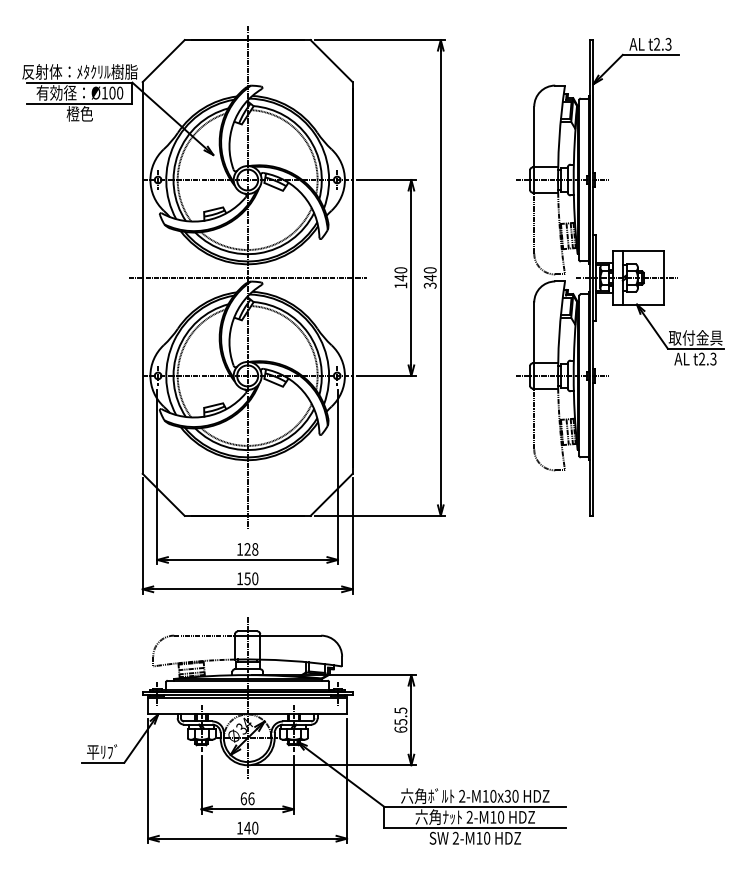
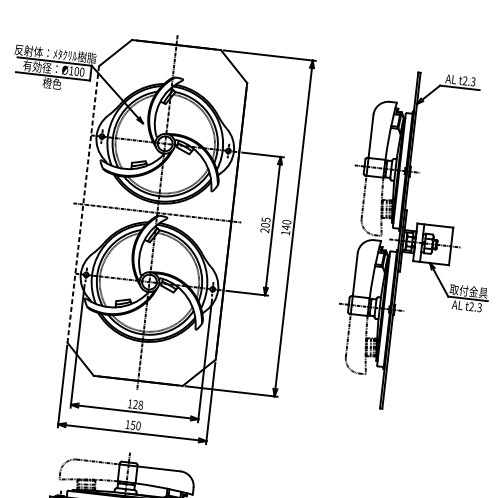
line: (142, 277) -> (83, 204), solid -> dashed
text: (400, 277) -> (265, 224), 140 -> 205
text: (429, 285) -> (285, 232), 340 -> 140

